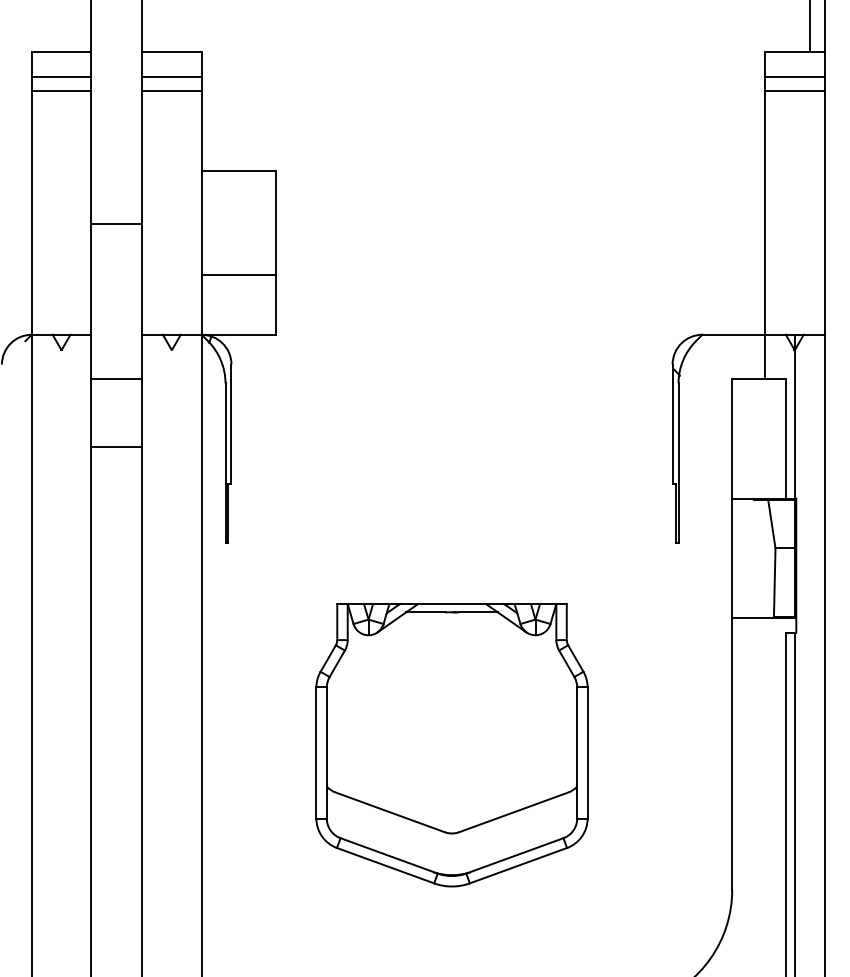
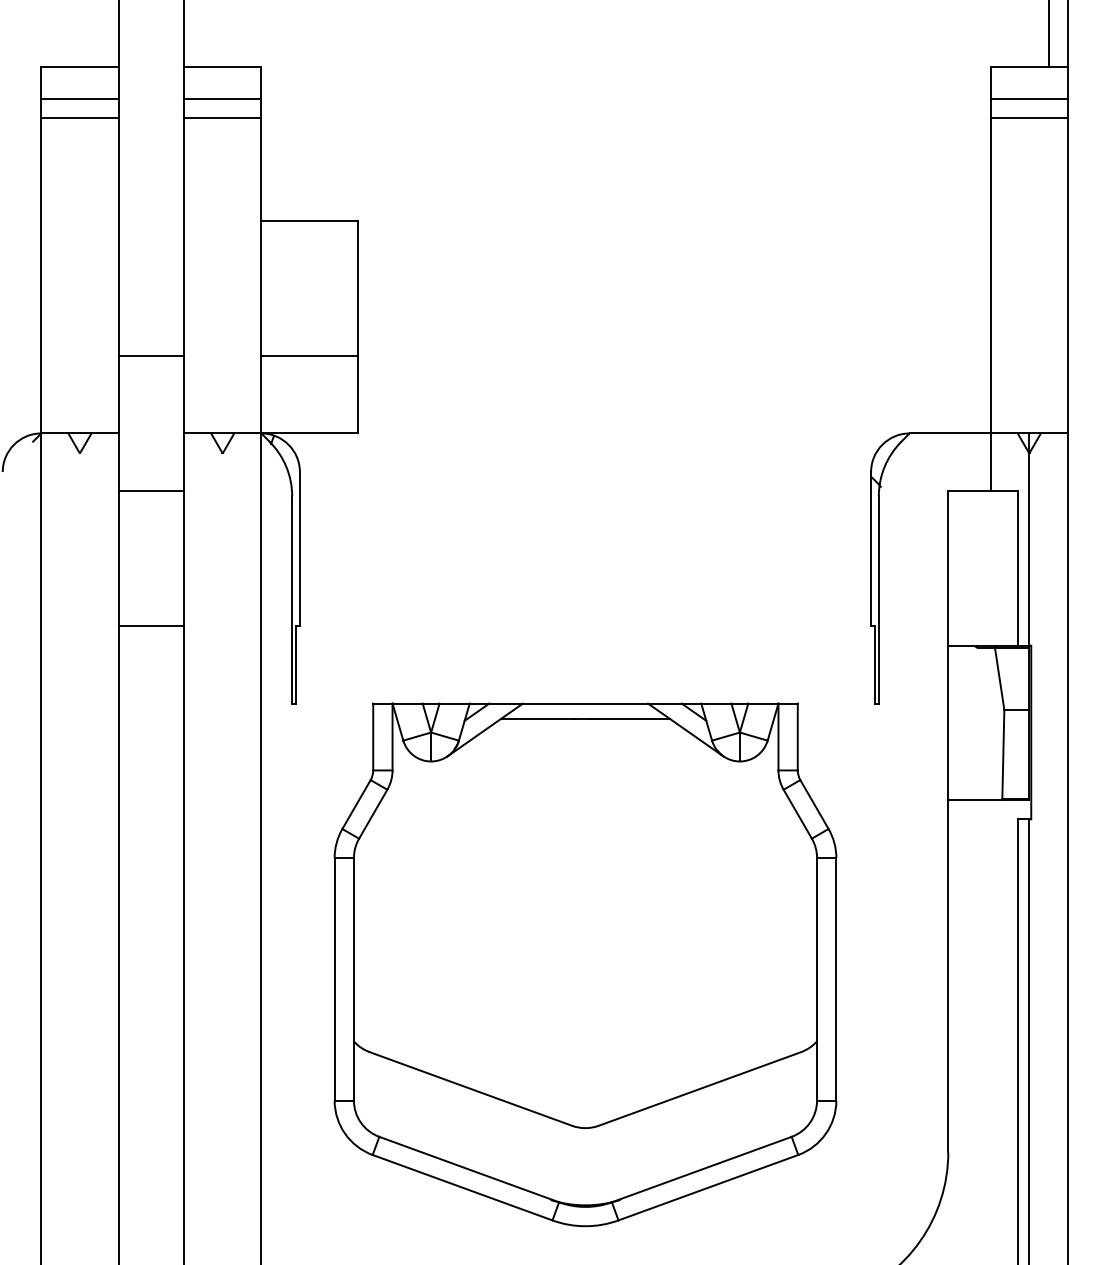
line: (116, 224) -> (151, 356), moved
line: (116, 446) -> (151, 626), moved
part: (452, 744) -> (585, 964), size x1.43

